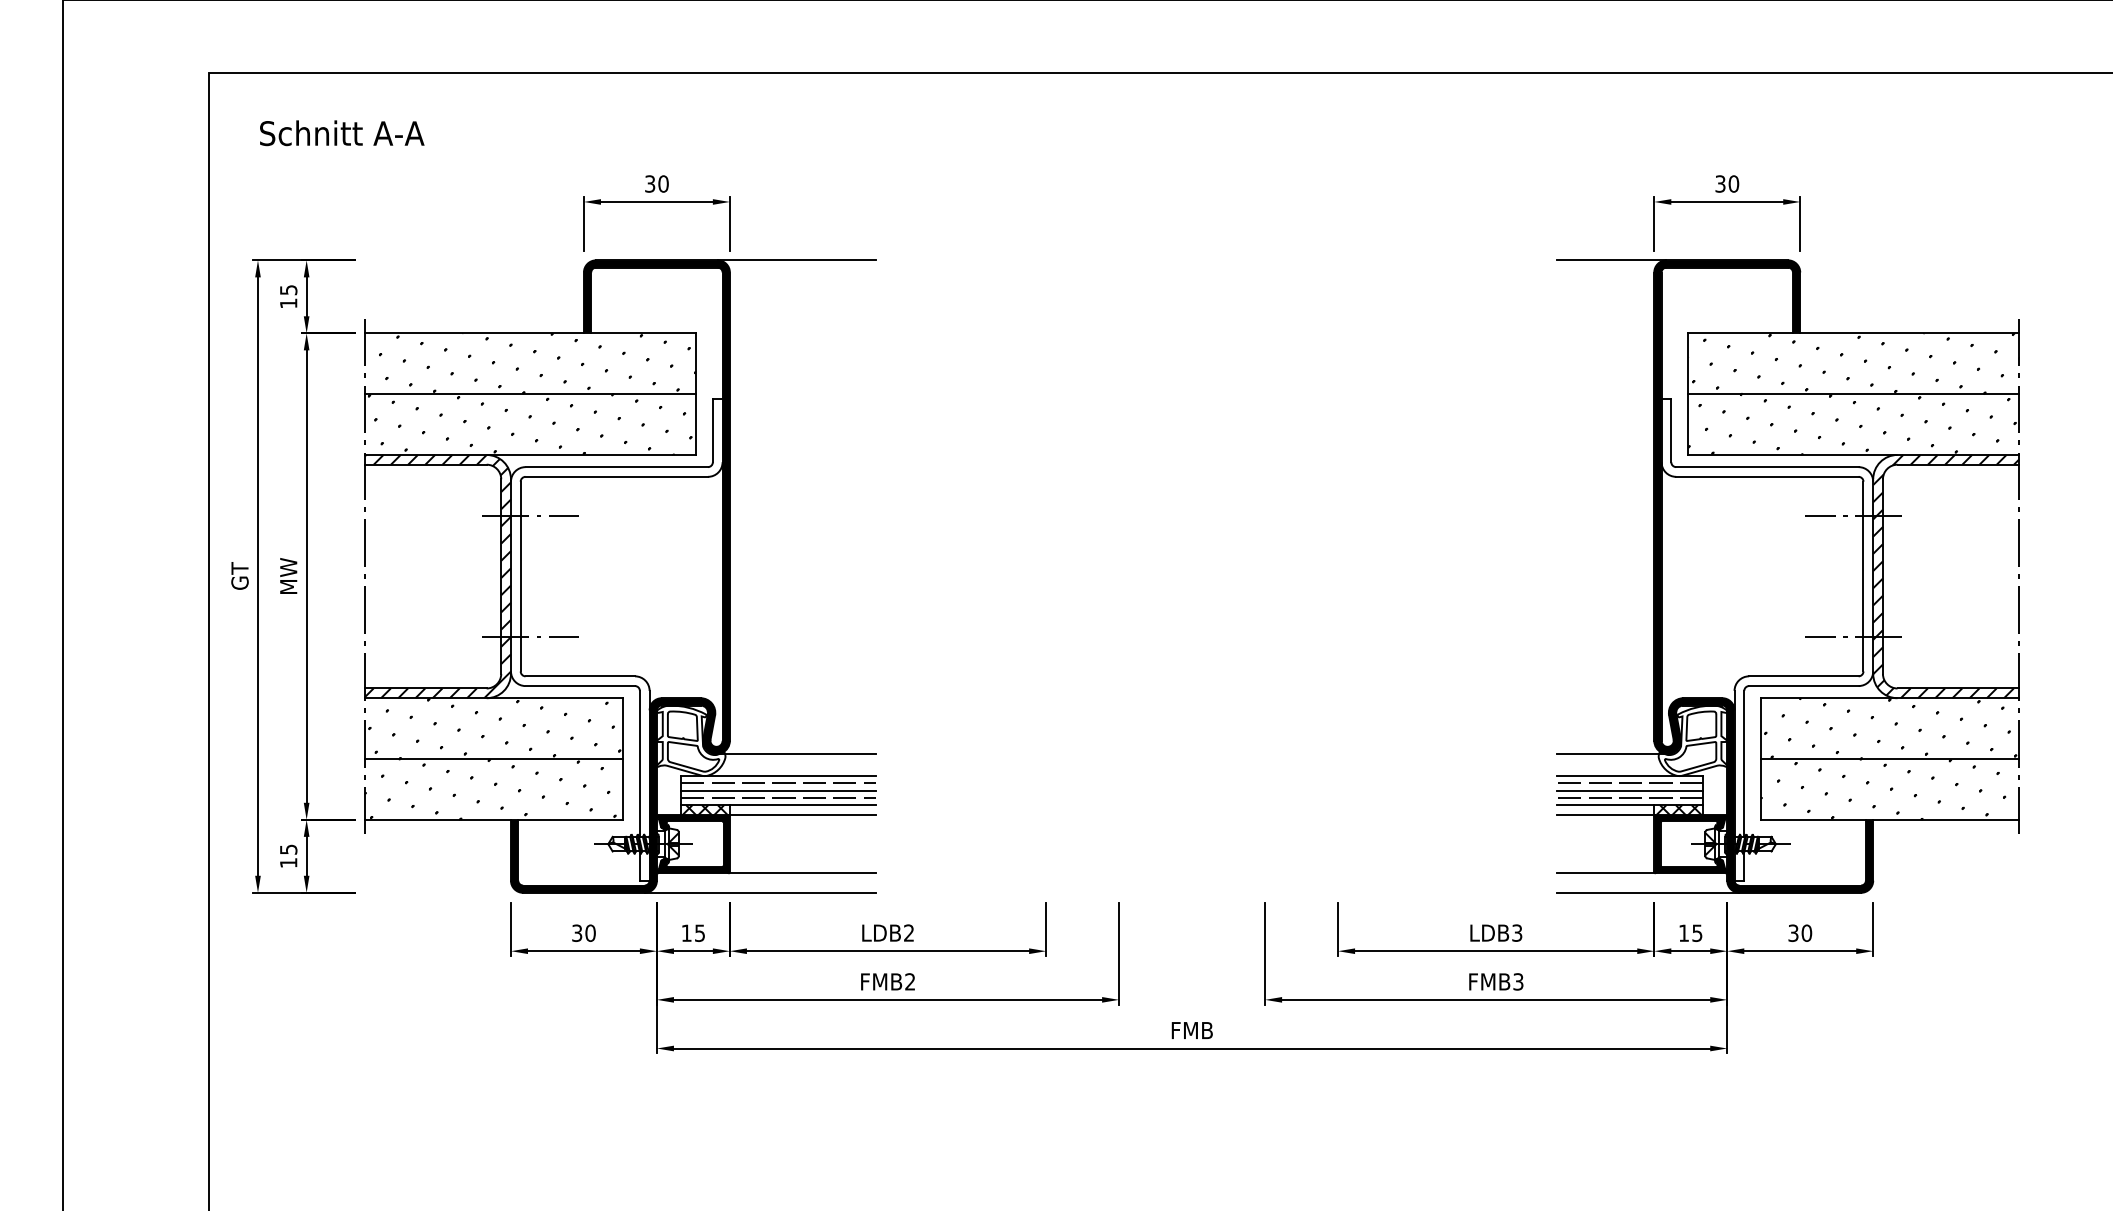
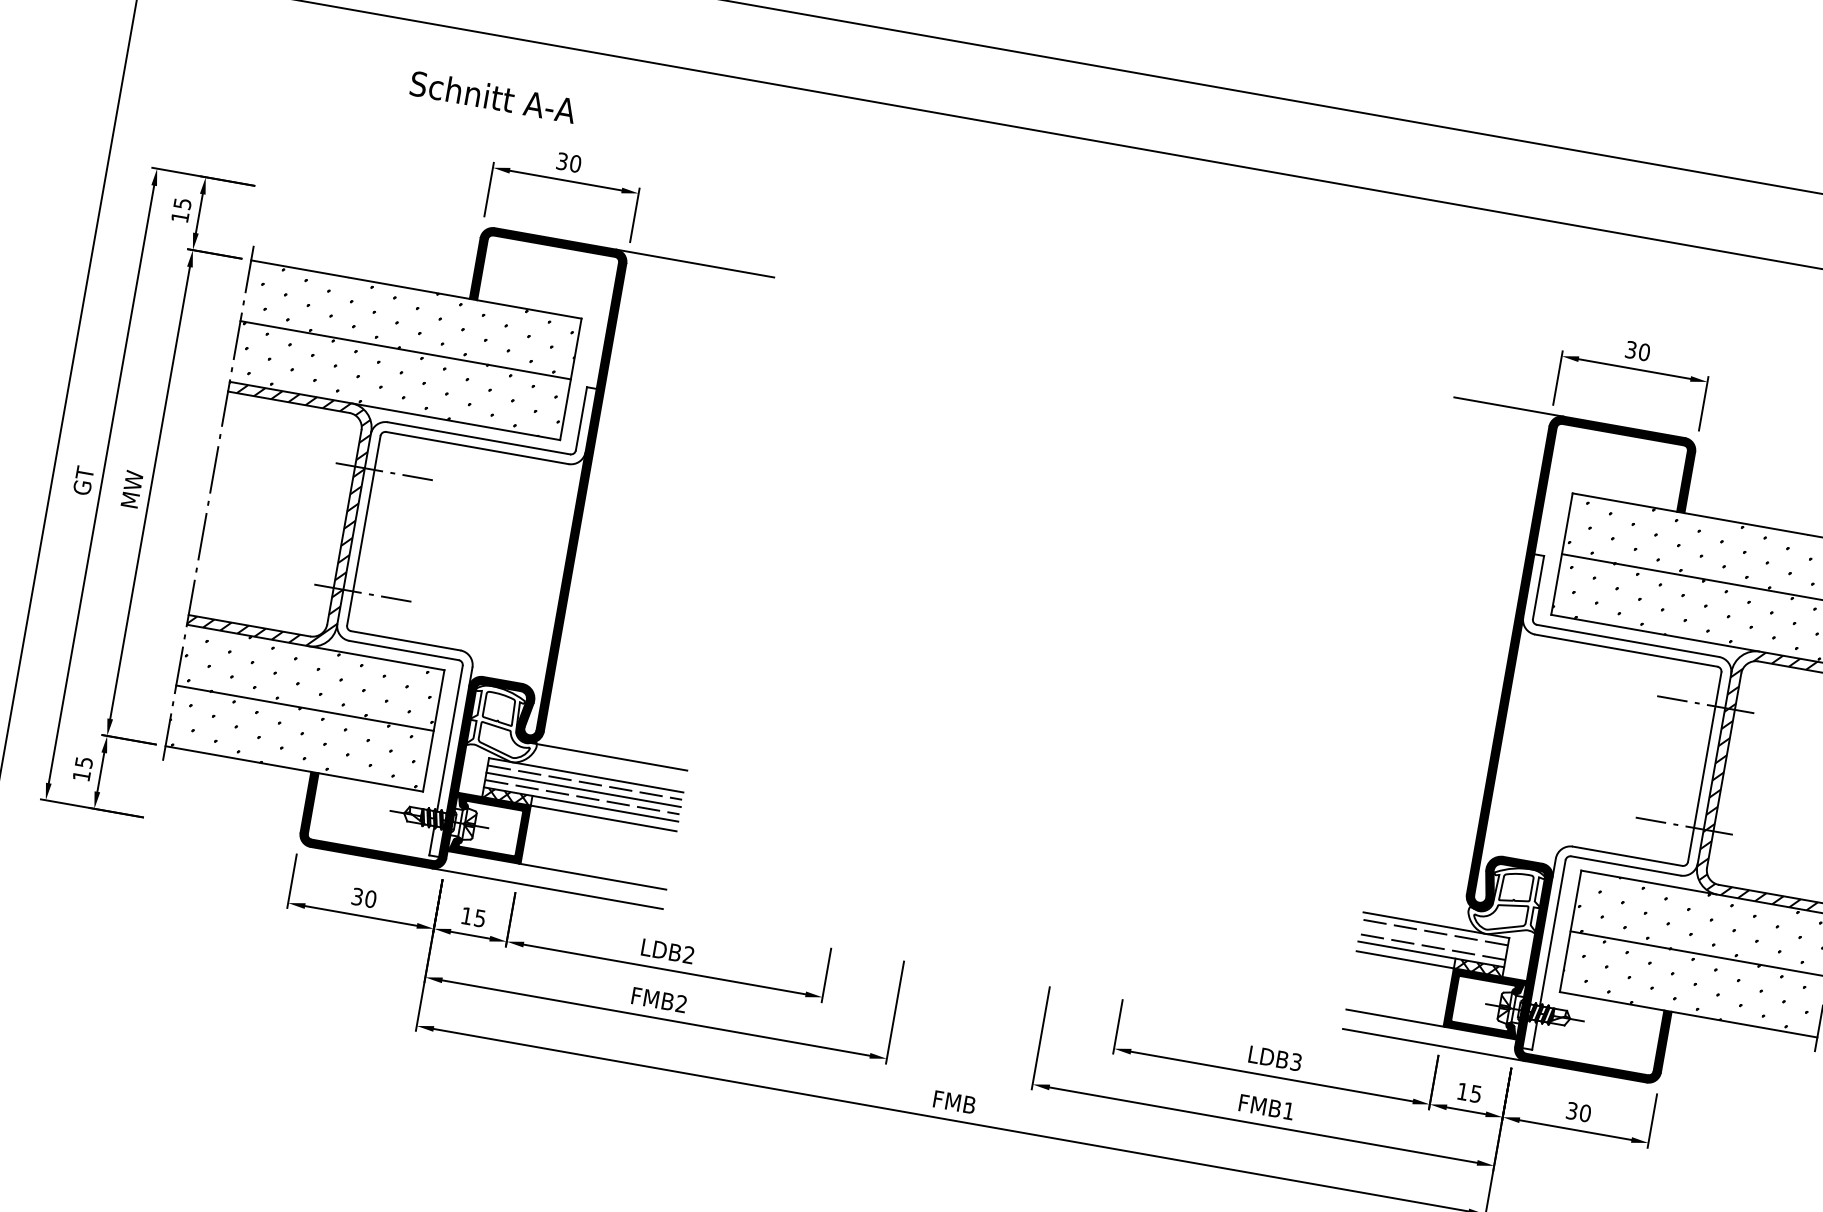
text: (342, 133) -> (493, 97), moved
line: (1611, 754) -> (1421, 900), removed
line: (1629, 790) -> (1433, 939), removed
text: (1518, 981) -> (1288, 1110), FMB3 -> FMB1

